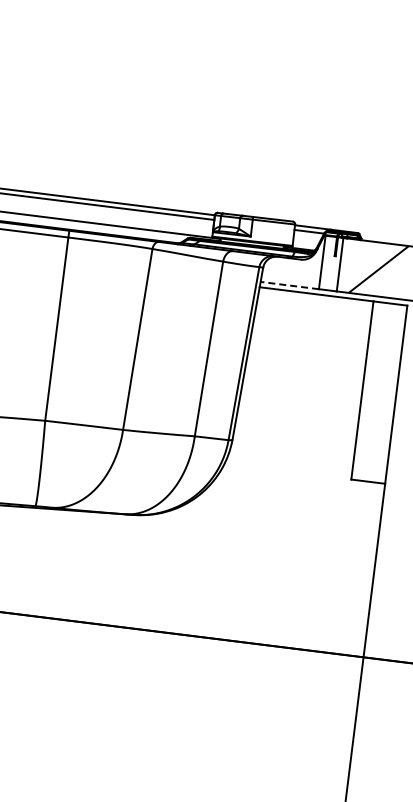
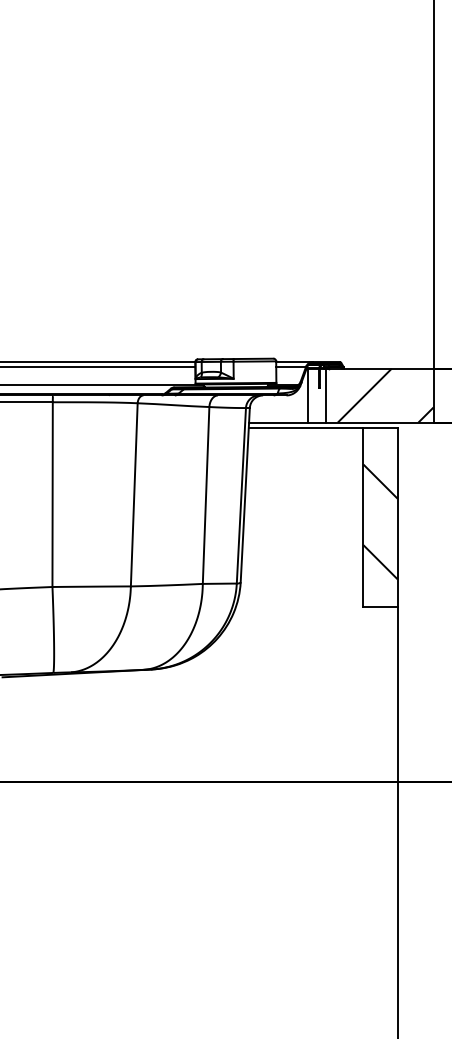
line: (288, 285) -> (277, 422), dashed -> solid
hatch: (378, 396) -> (380, 521), added

